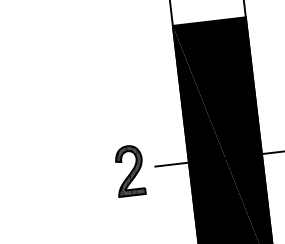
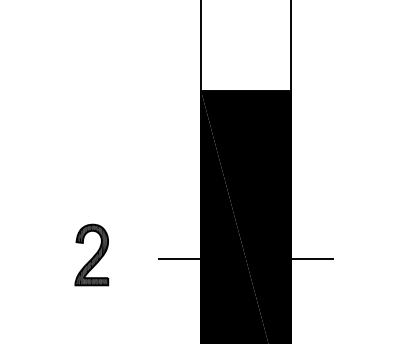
part: (129, 170) -> (91, 254), moved

